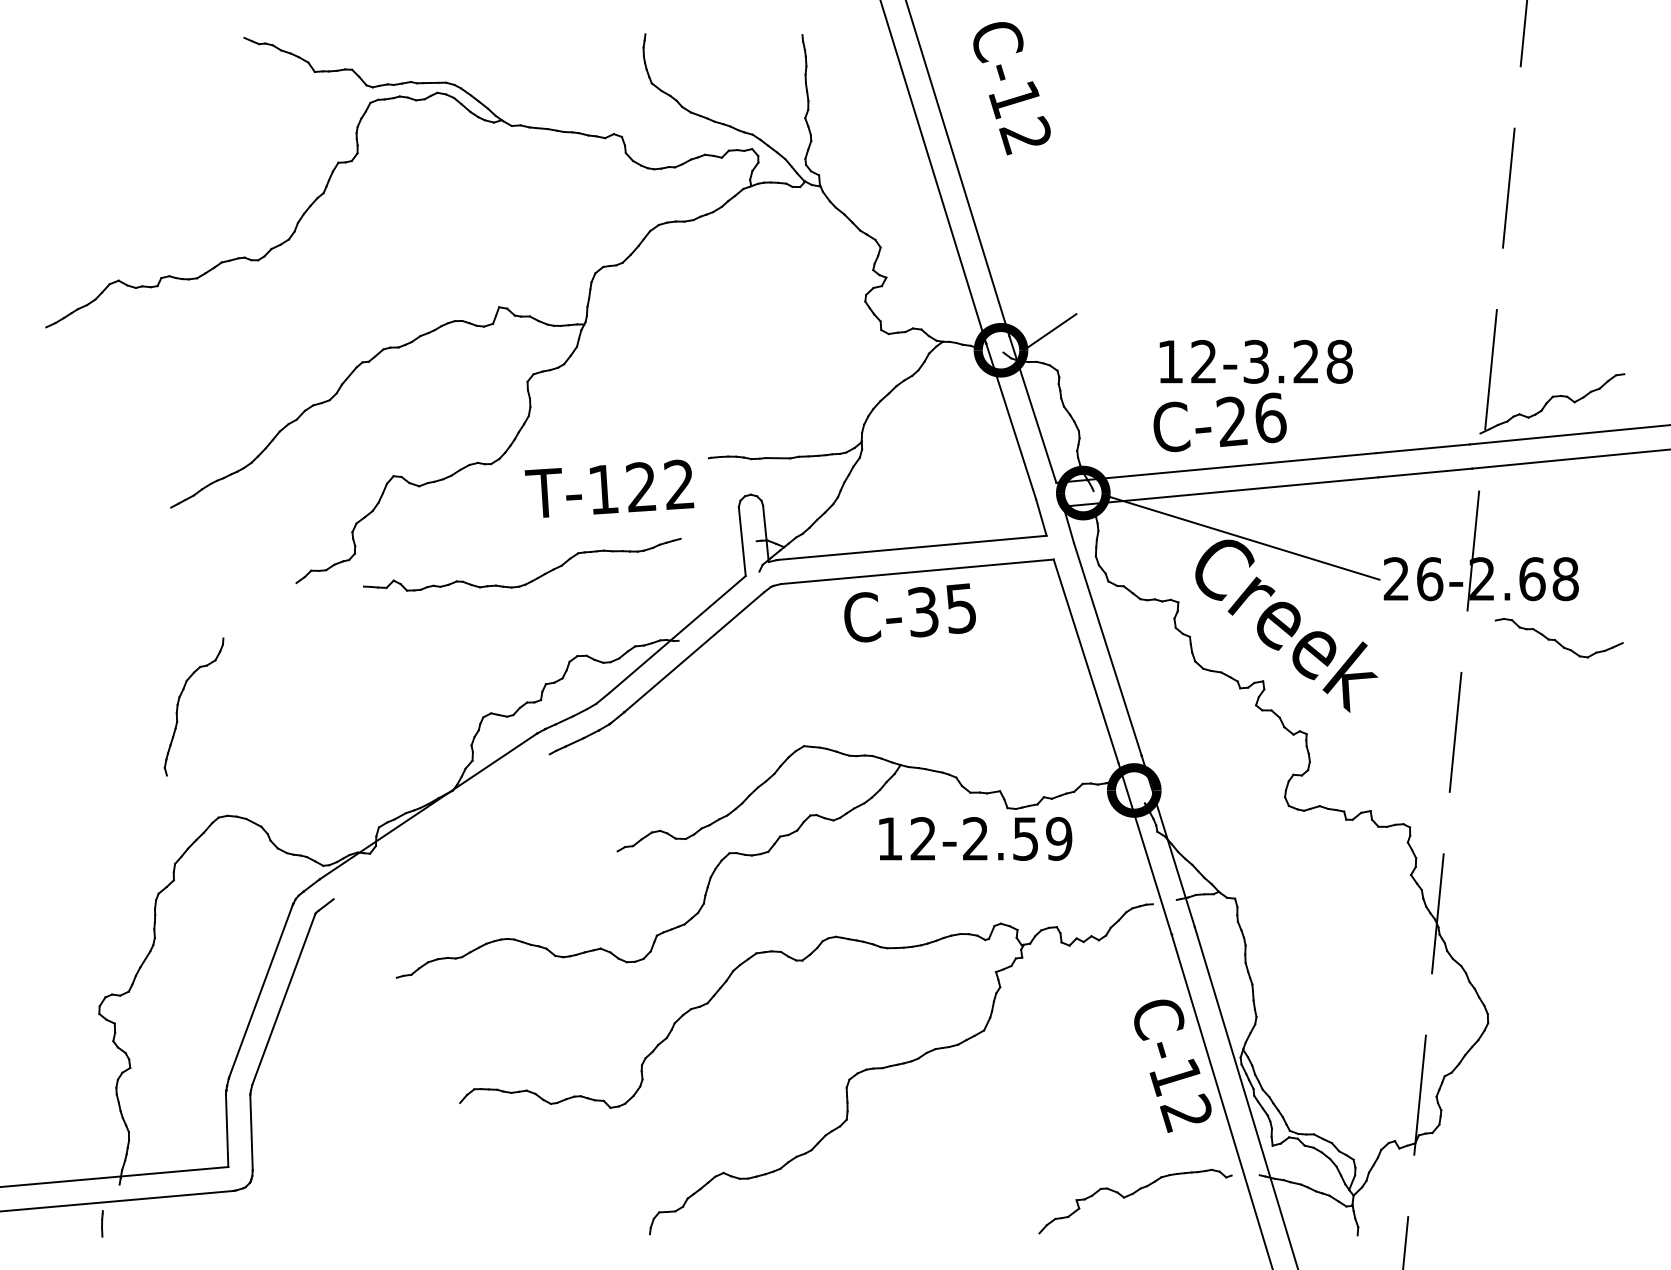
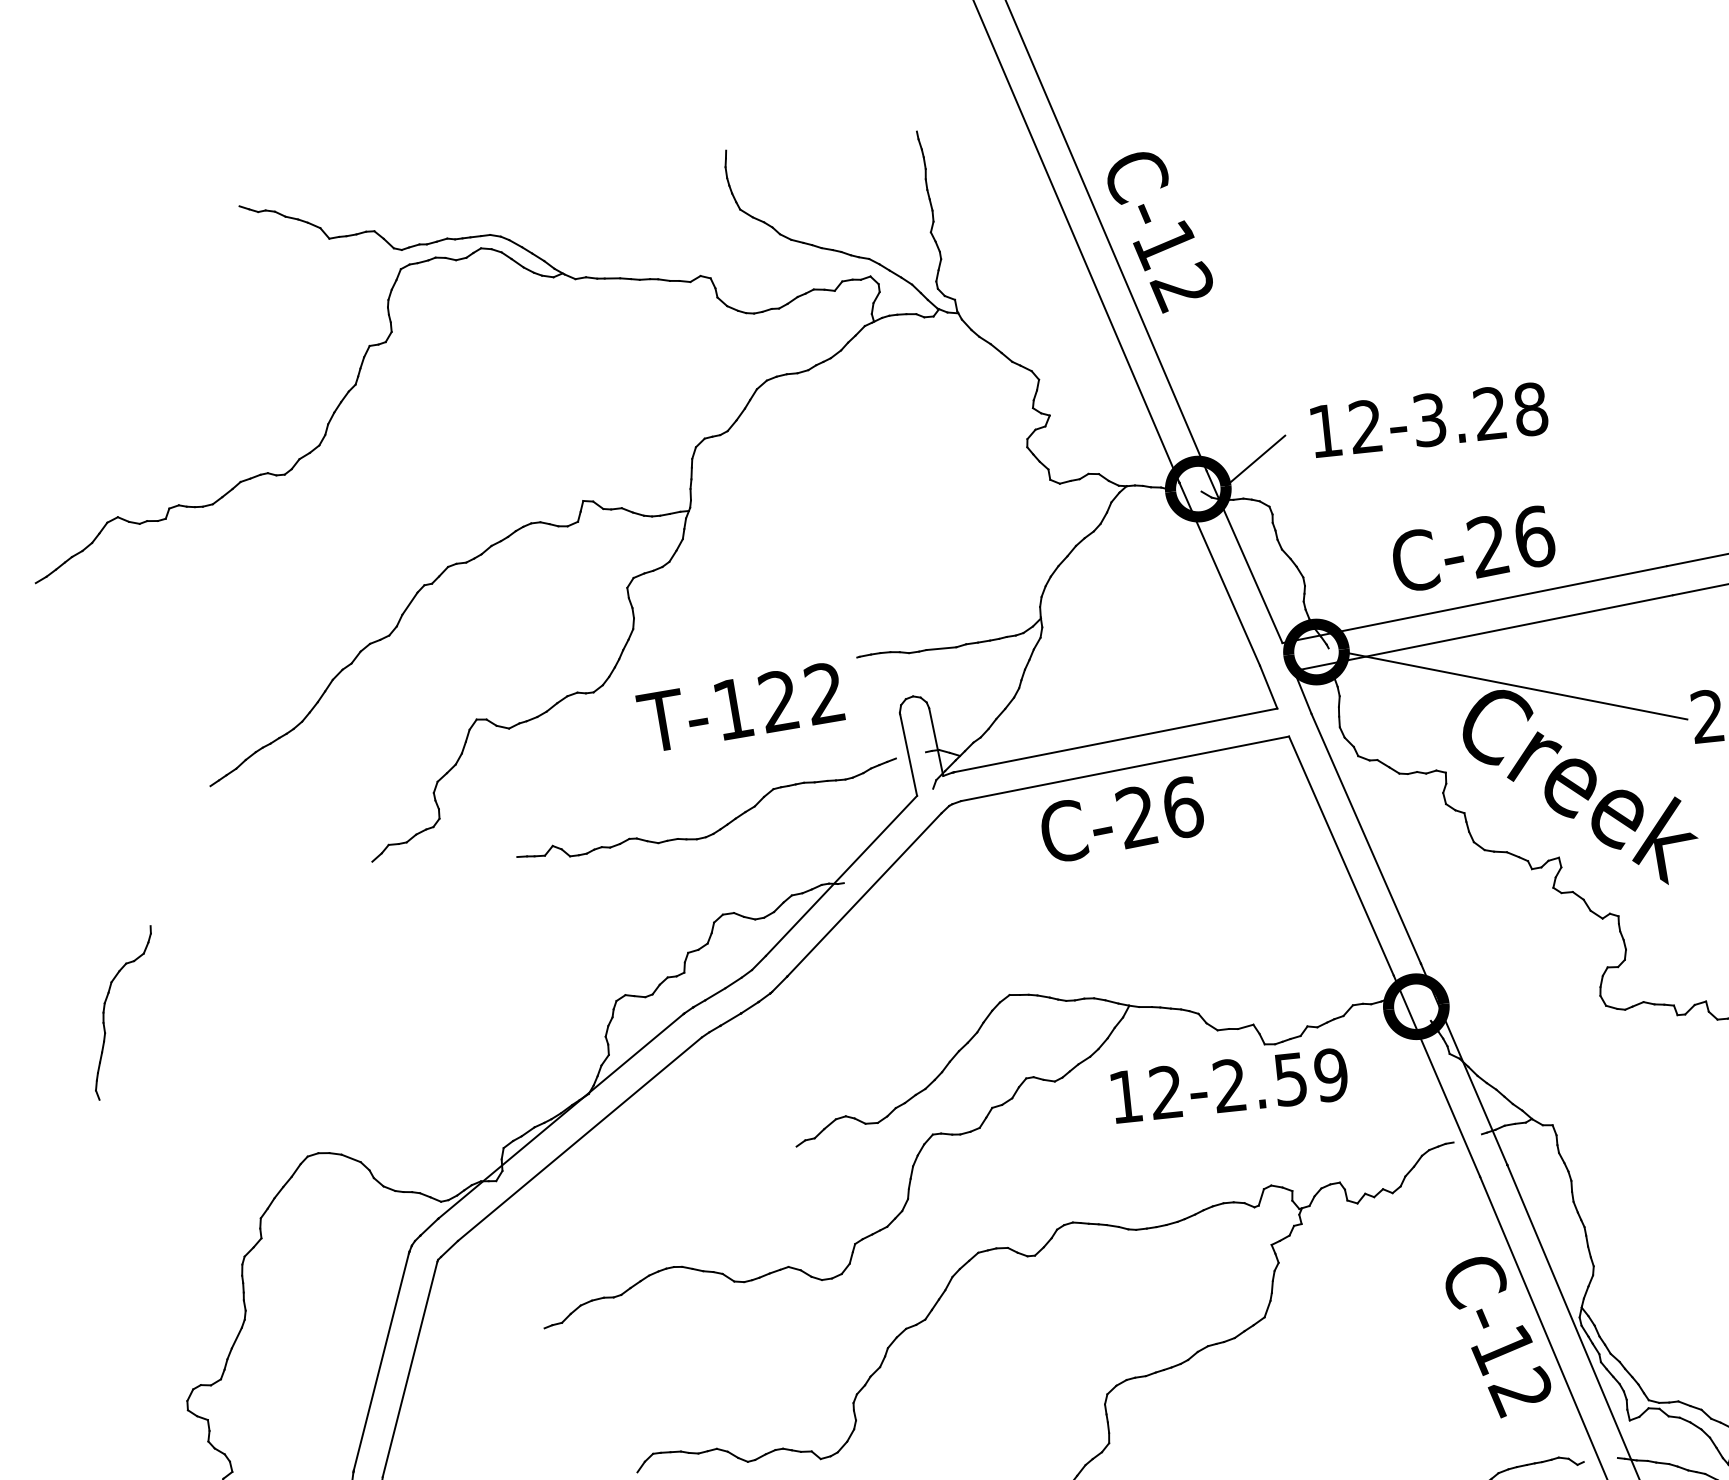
text: (1011, 88) -> (1159, 231), moved
text: (1255, 361) -> (1428, 419), moved
part: (531, 580) -> (720, 828), moved
text: (942, 610) -> (1160, 812), C-35 -> C-26
part: (179, 702) -> (105, 1009), moved
line: (441, 826) -> (579, 1138), added

